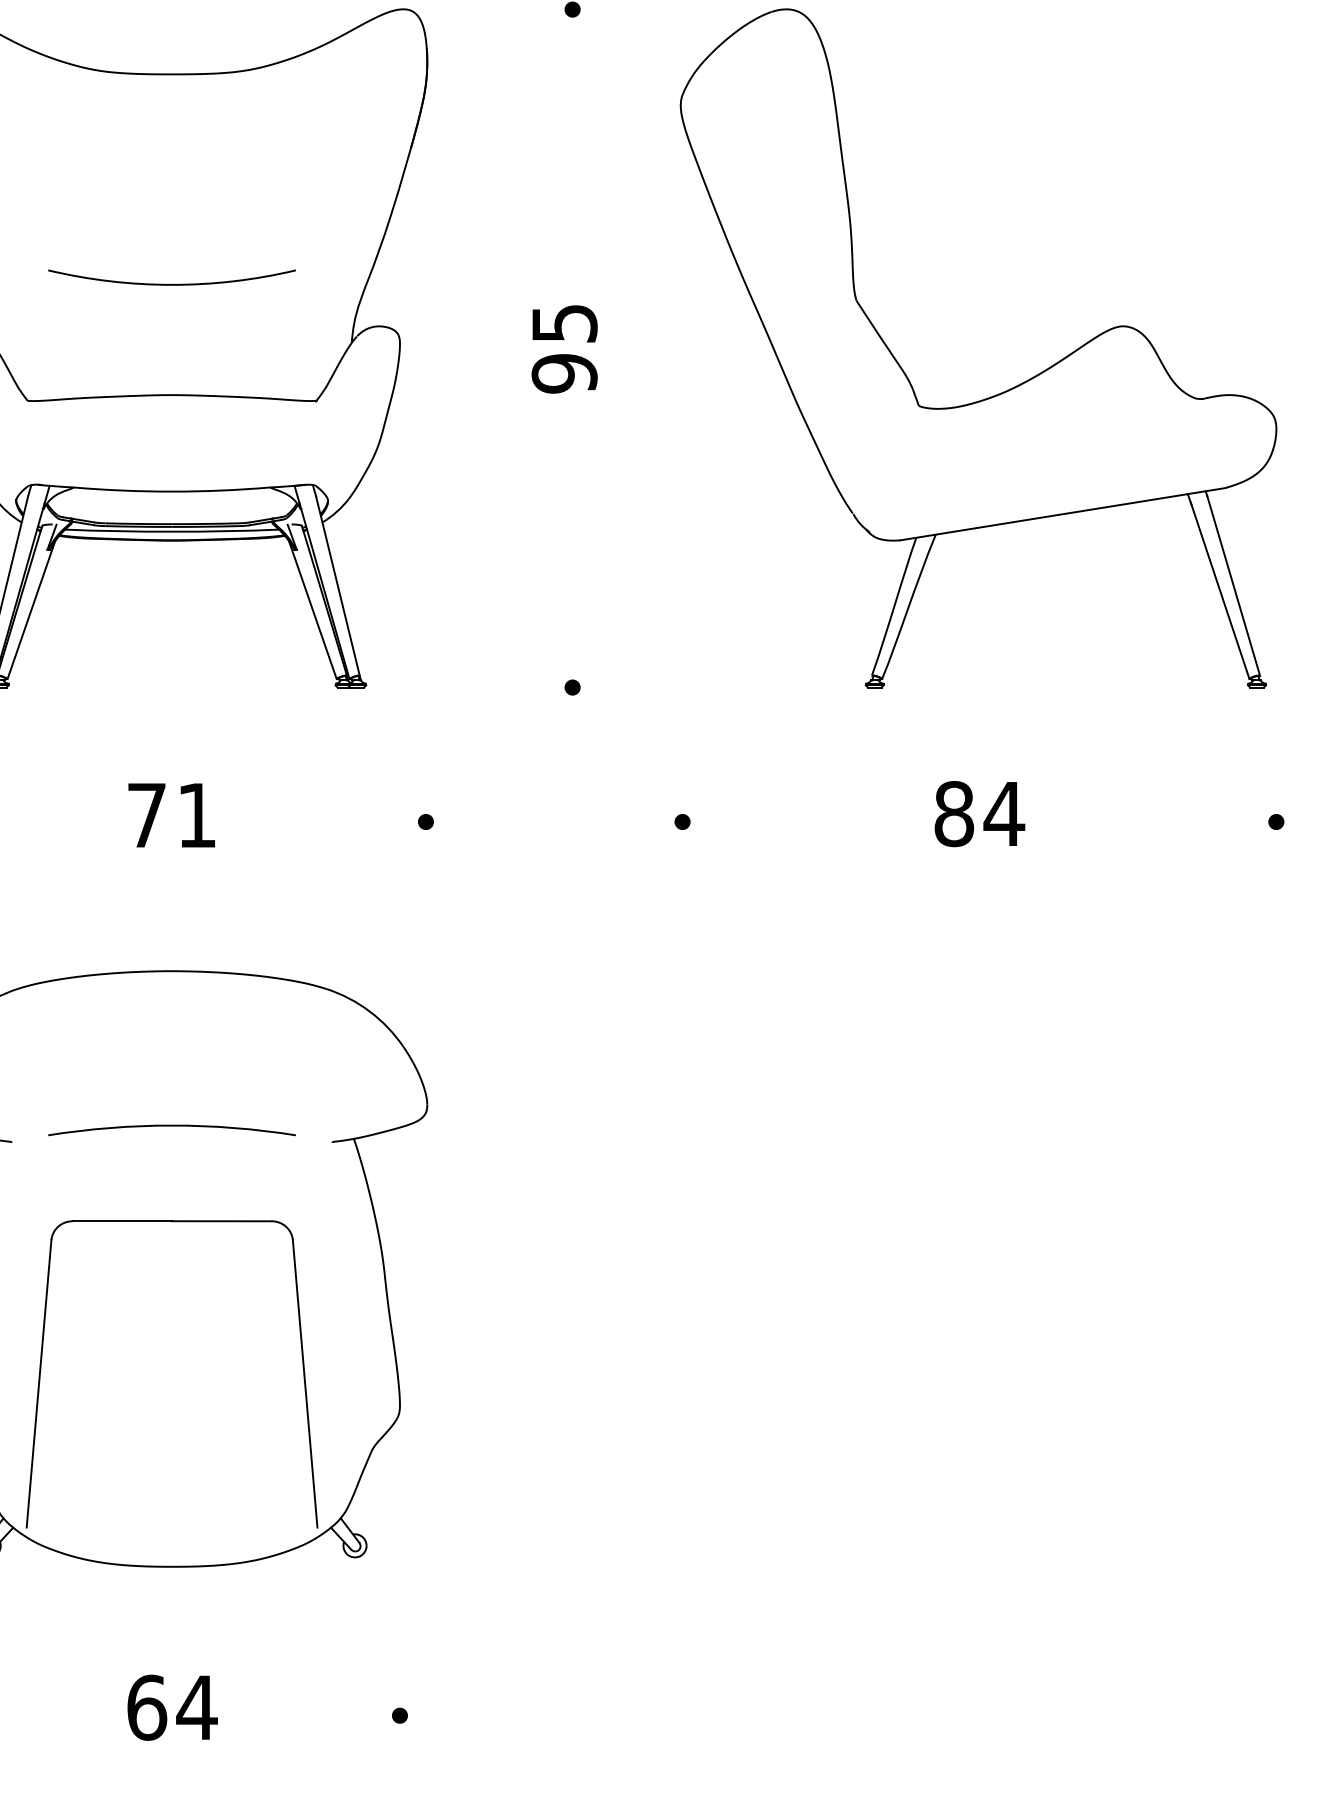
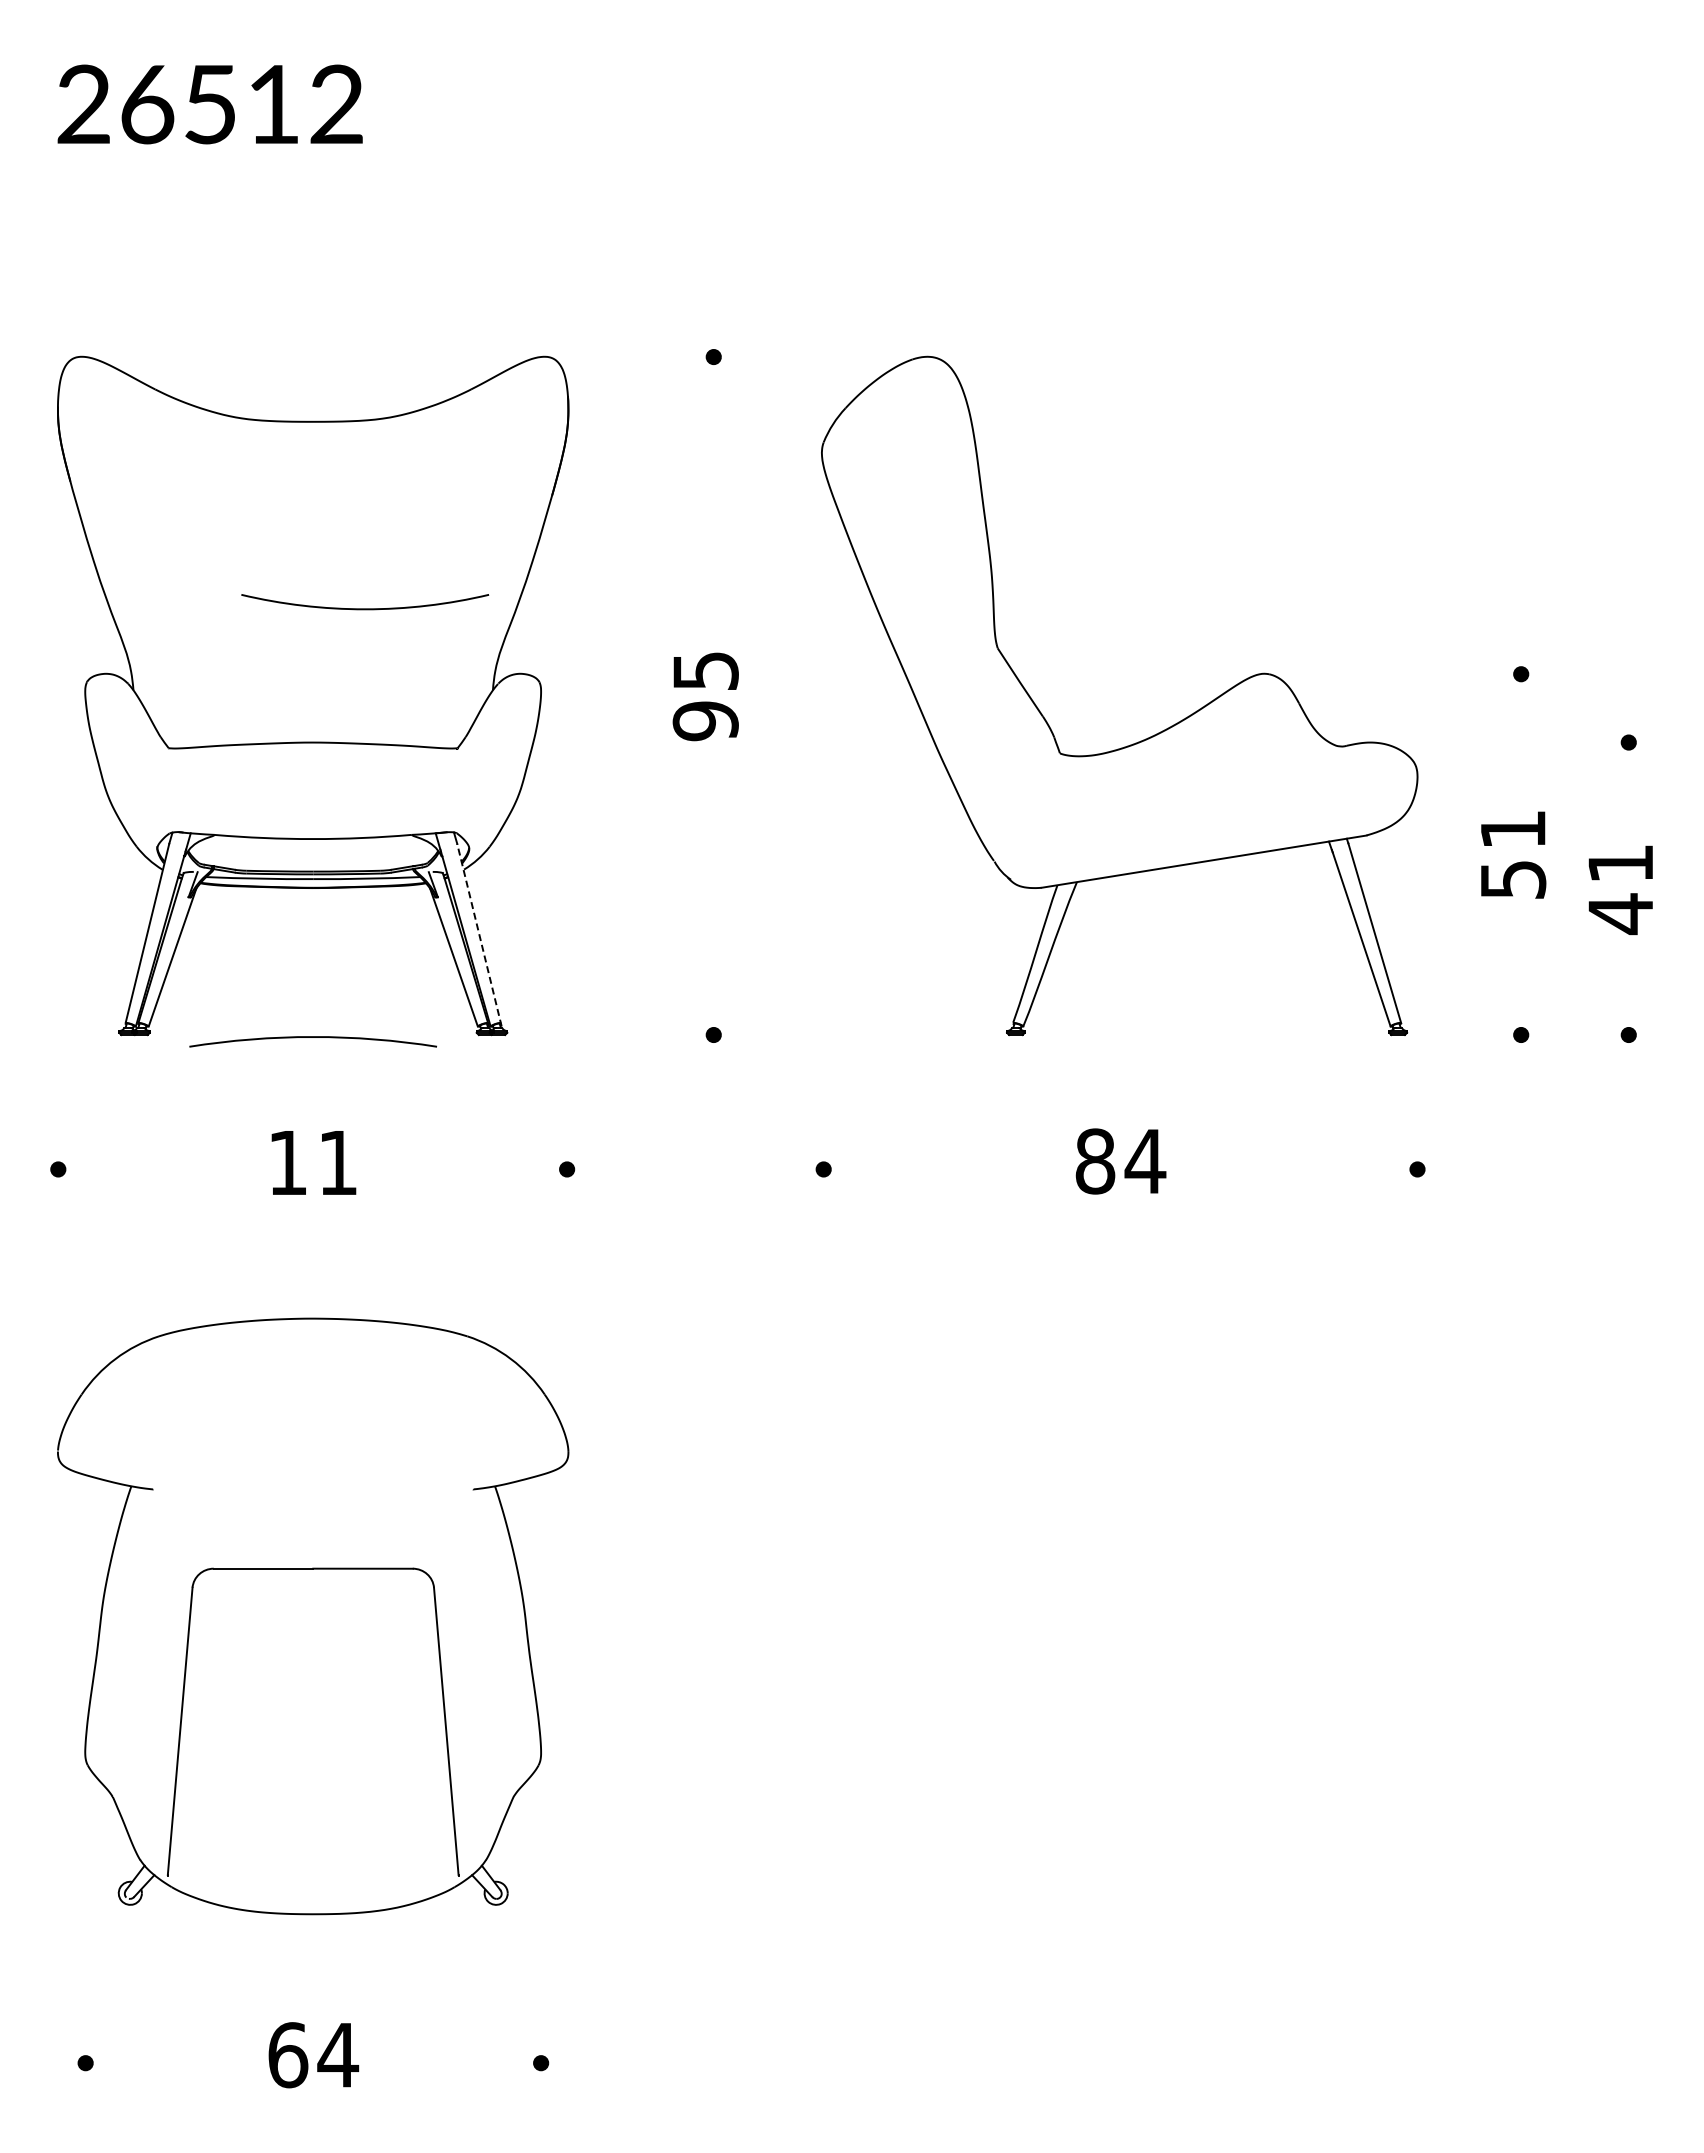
arc: (172, 284) -> (365, 608), moved
line: (338, 588) -> (479, 935), solid -> dashed
text: (146, 815) -> (287, 1162), 71 -> 11
arc: (171, 1126) -> (312, 1037), moved

